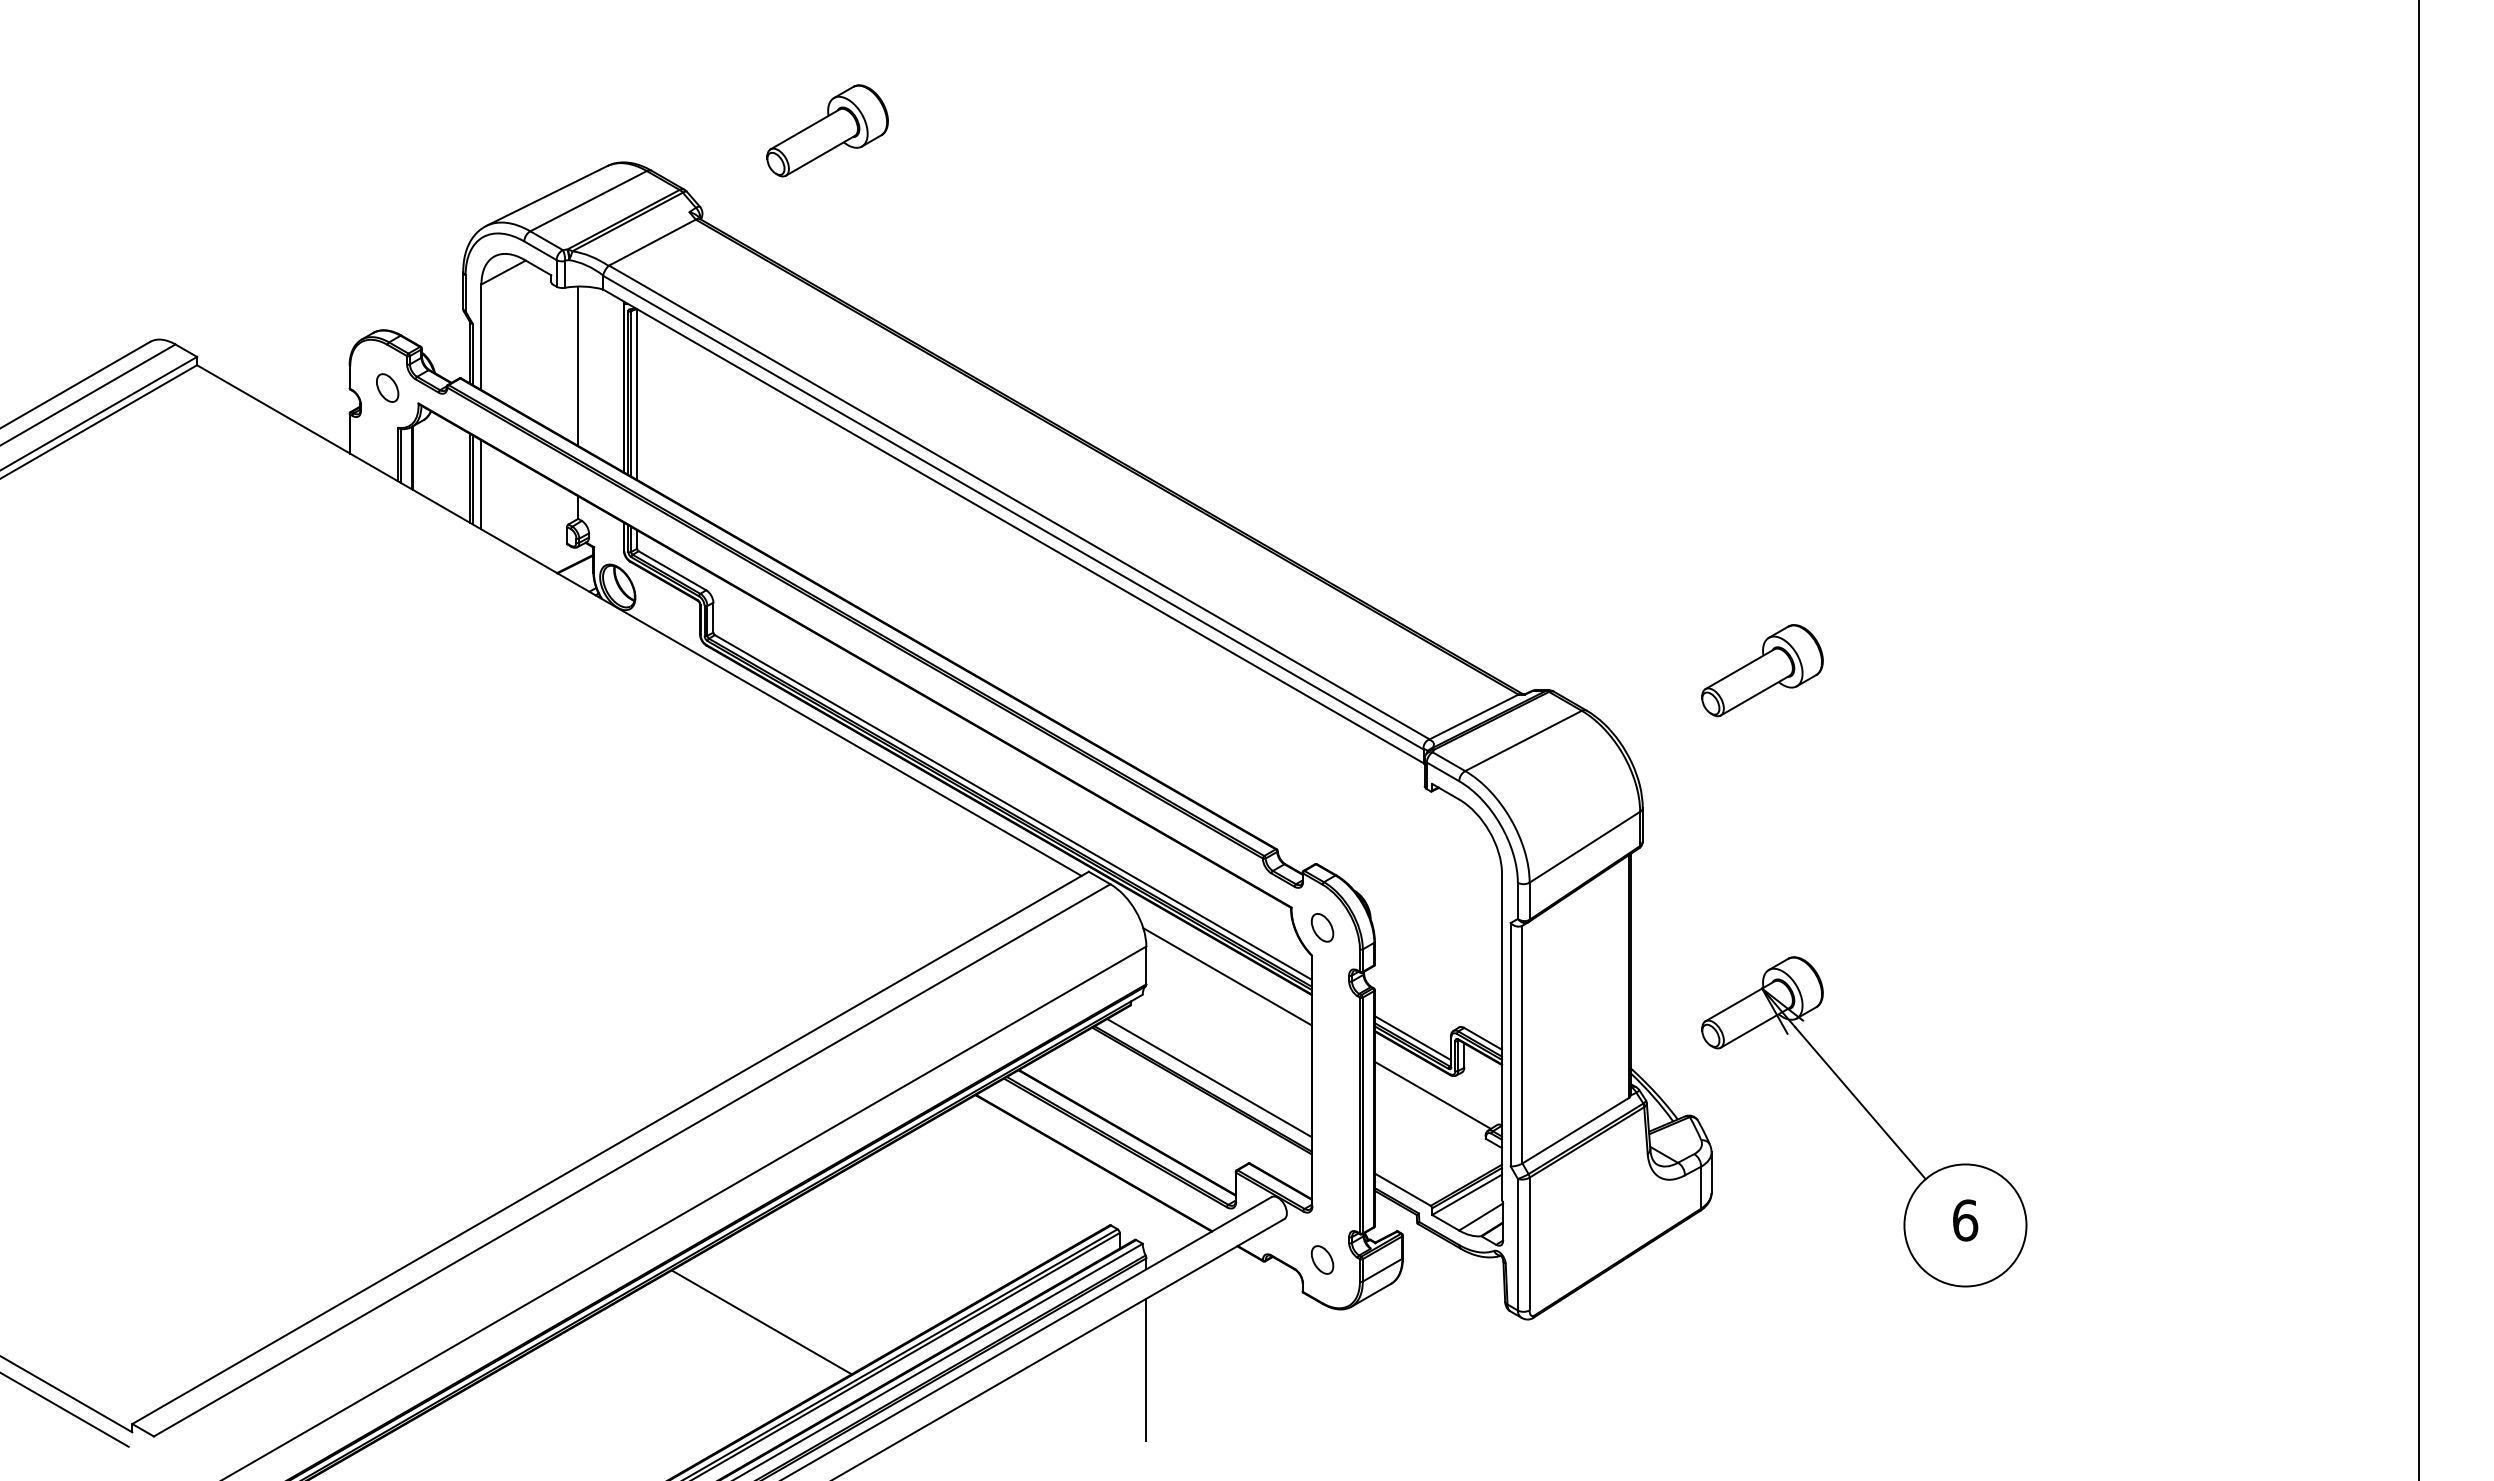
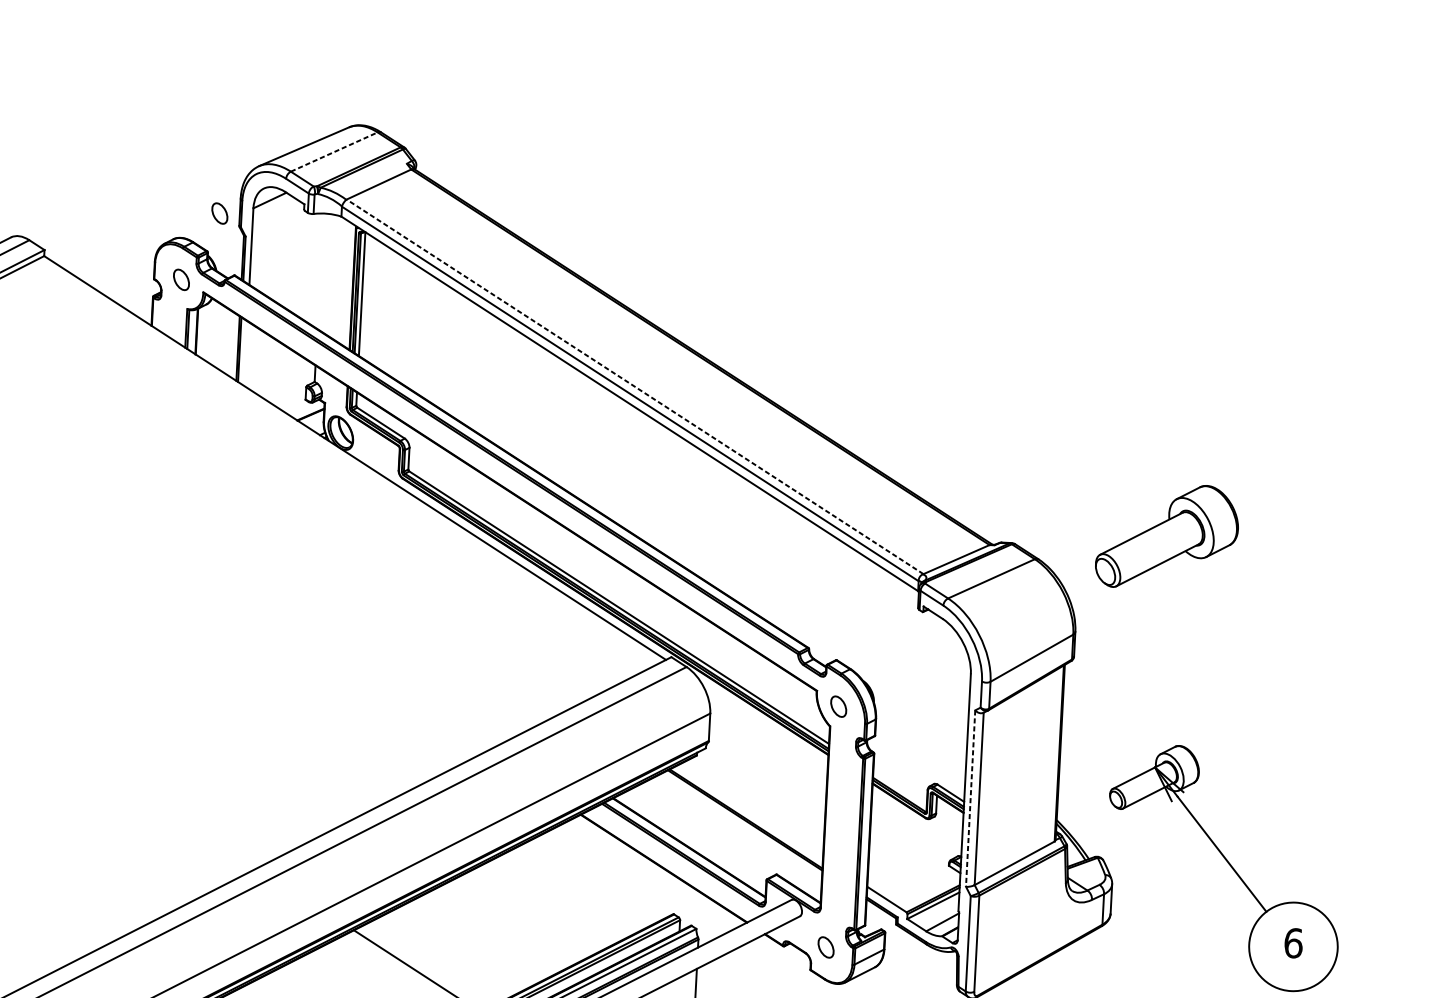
part: (827, 130) -> (510, 109), removed
line: (588, 201) -> (334, 152), solid -> dashed
part: (435, 293) -> (219, 213), added
line: (578, 365) -> (320, 270), removed
line: (481, 484) -> (245, 353), removed
line: (1019, 502) -> (635, 386), solid -> dashed
part: (1762, 670) -> (1167, 536), size x1.6
line: (1227, 976) -> (767, 738), removed
line: (1412, 1038) -> (899, 790), removed
line: (1510, 1044) -> (970, 798), solid -> dashed
line: (1209, 1078) -> (751, 811), removed
line: (1432, 1094) -> (912, 831), removed

